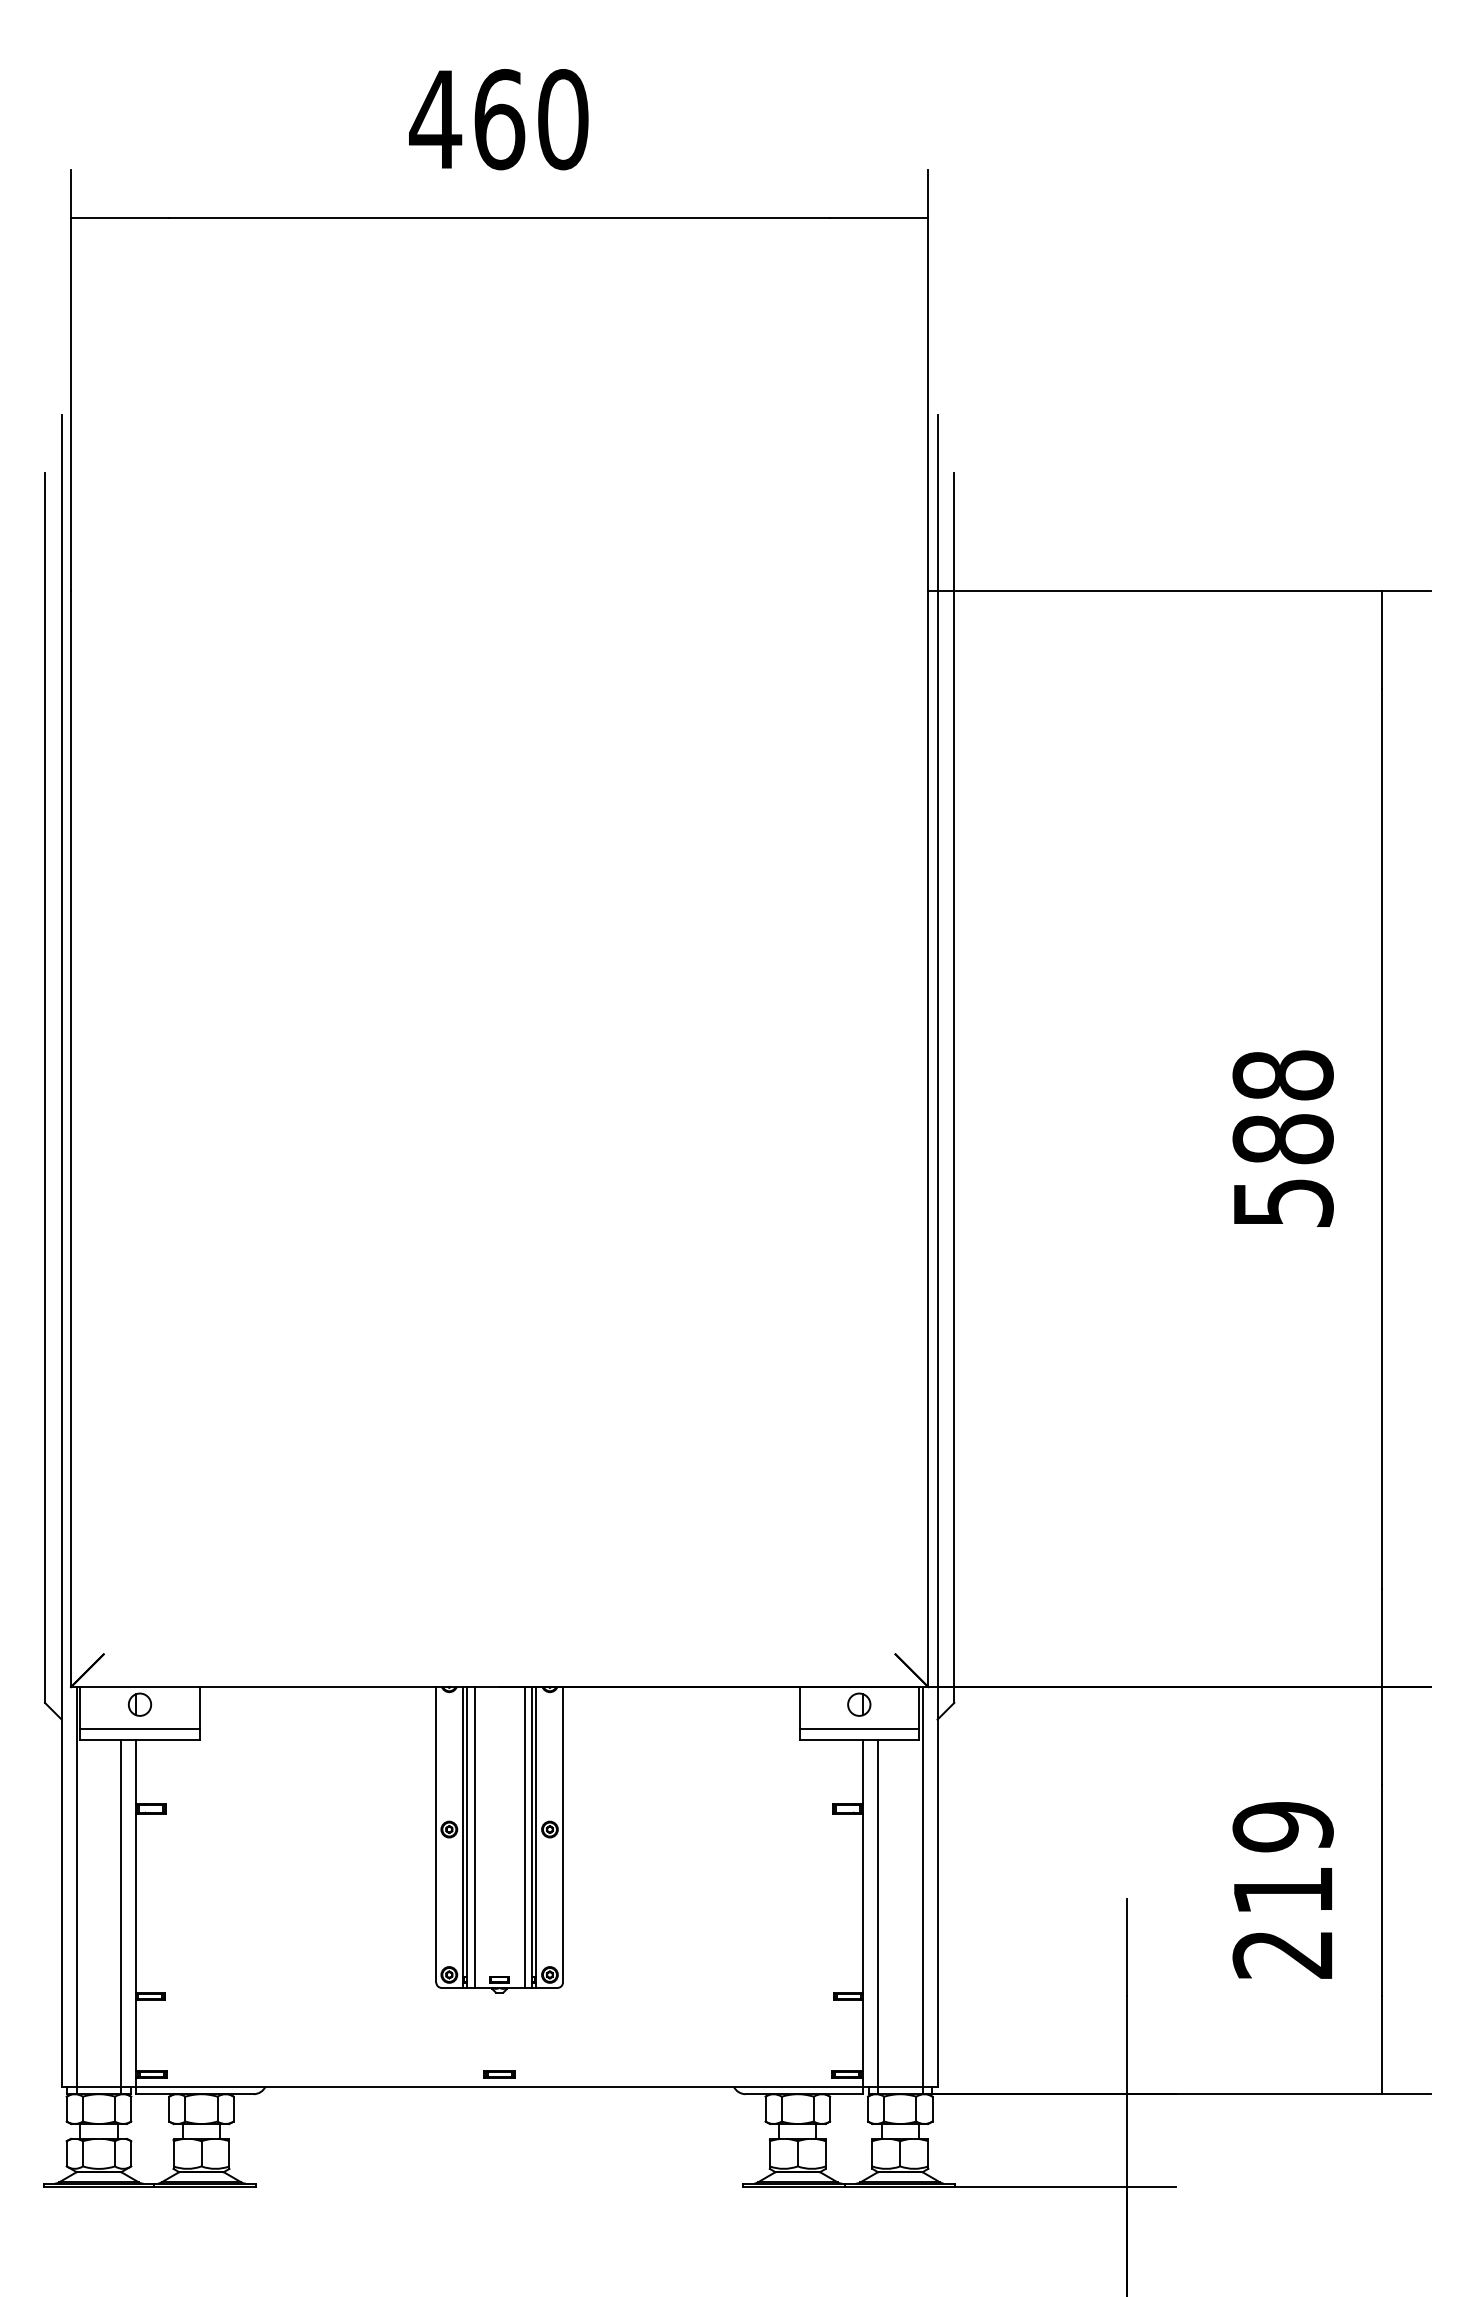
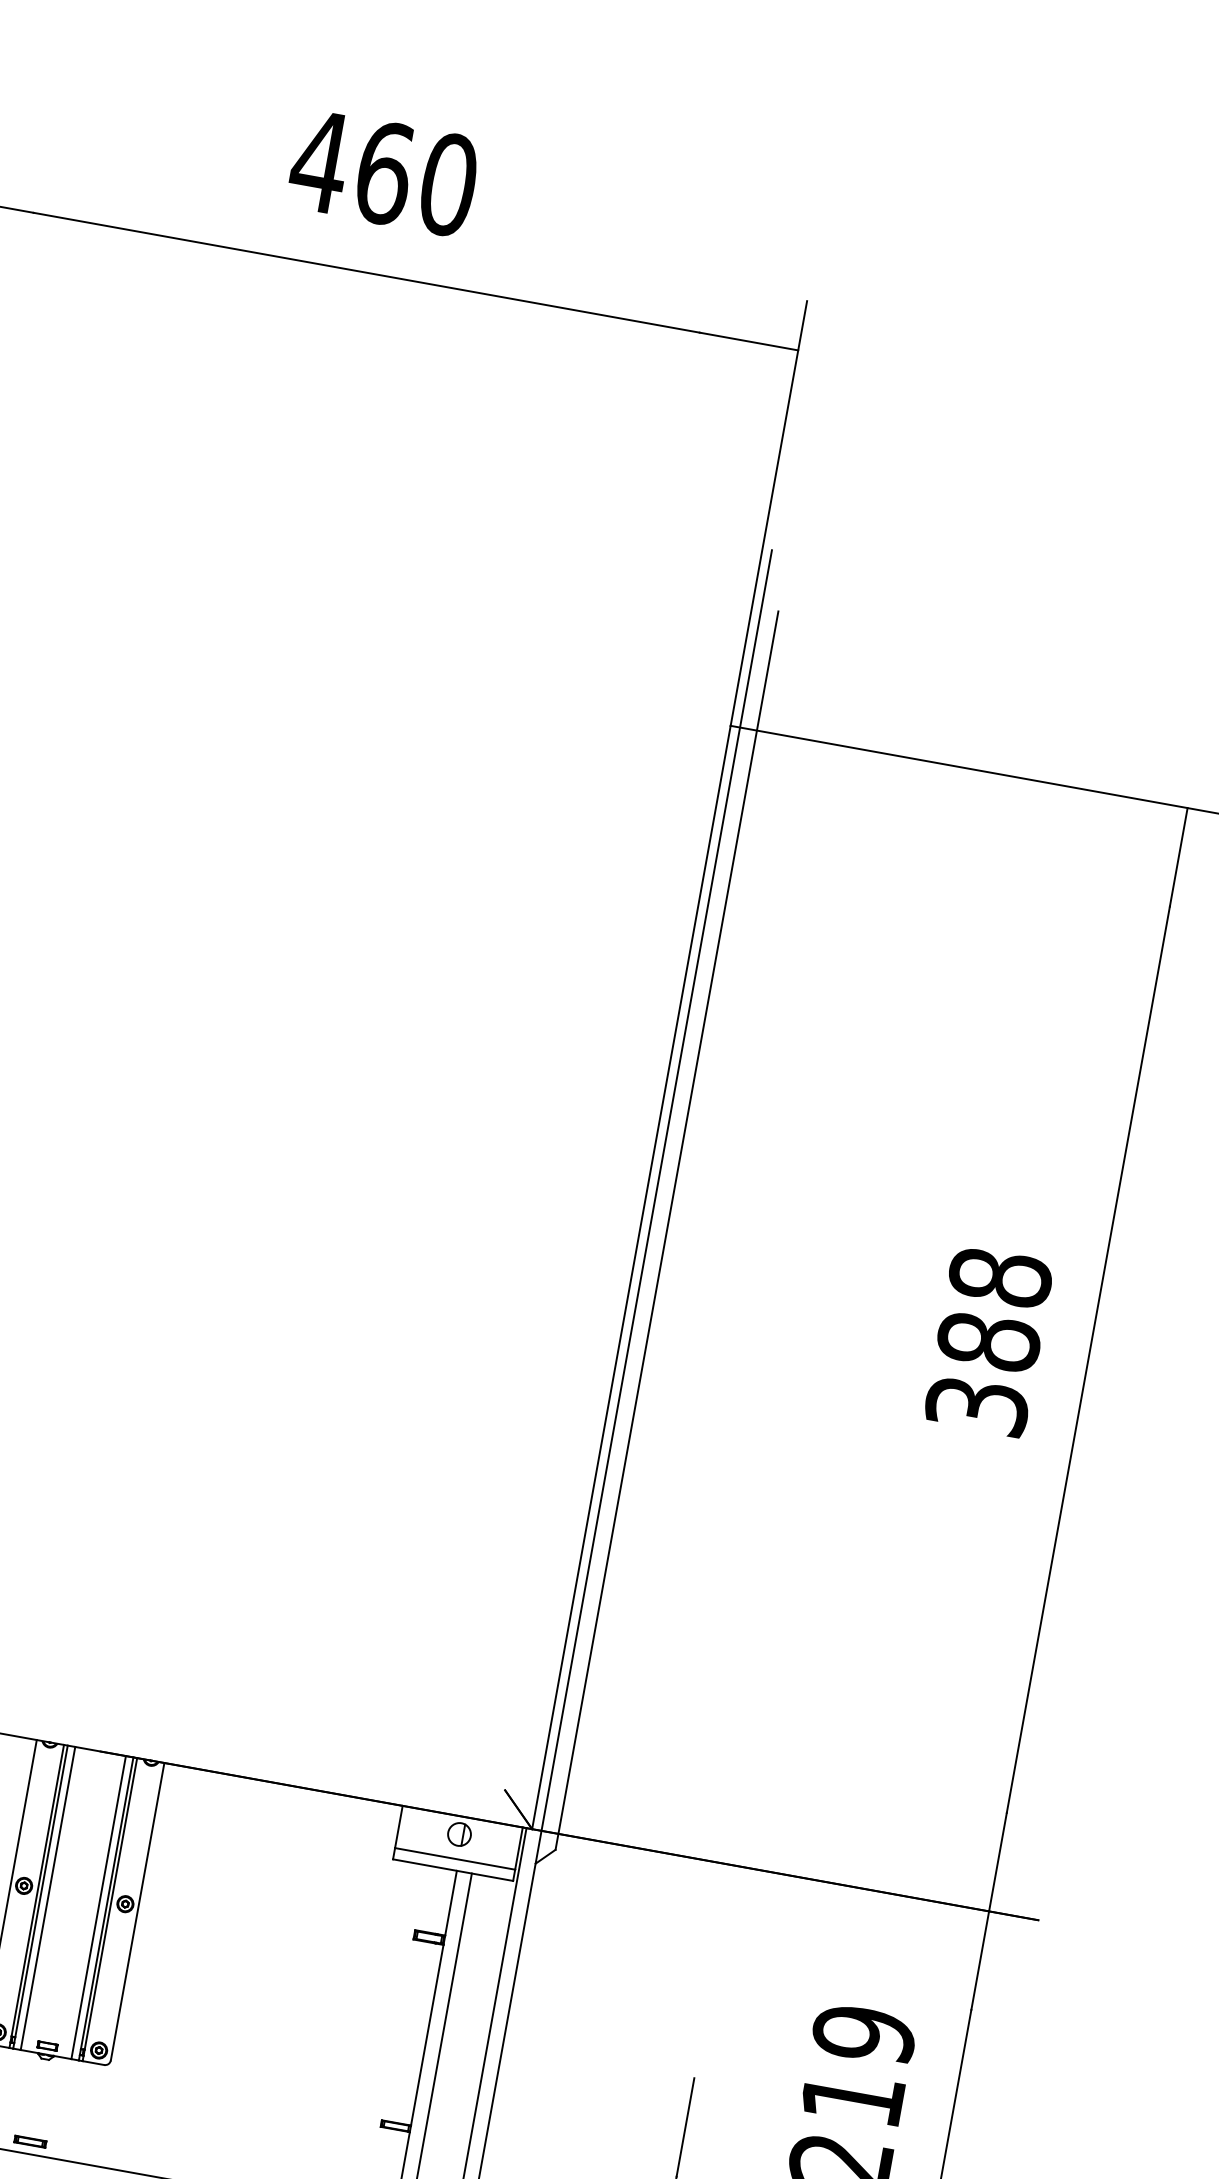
text: (1282, 1203) -> (976, 1406), 588 -> 388

